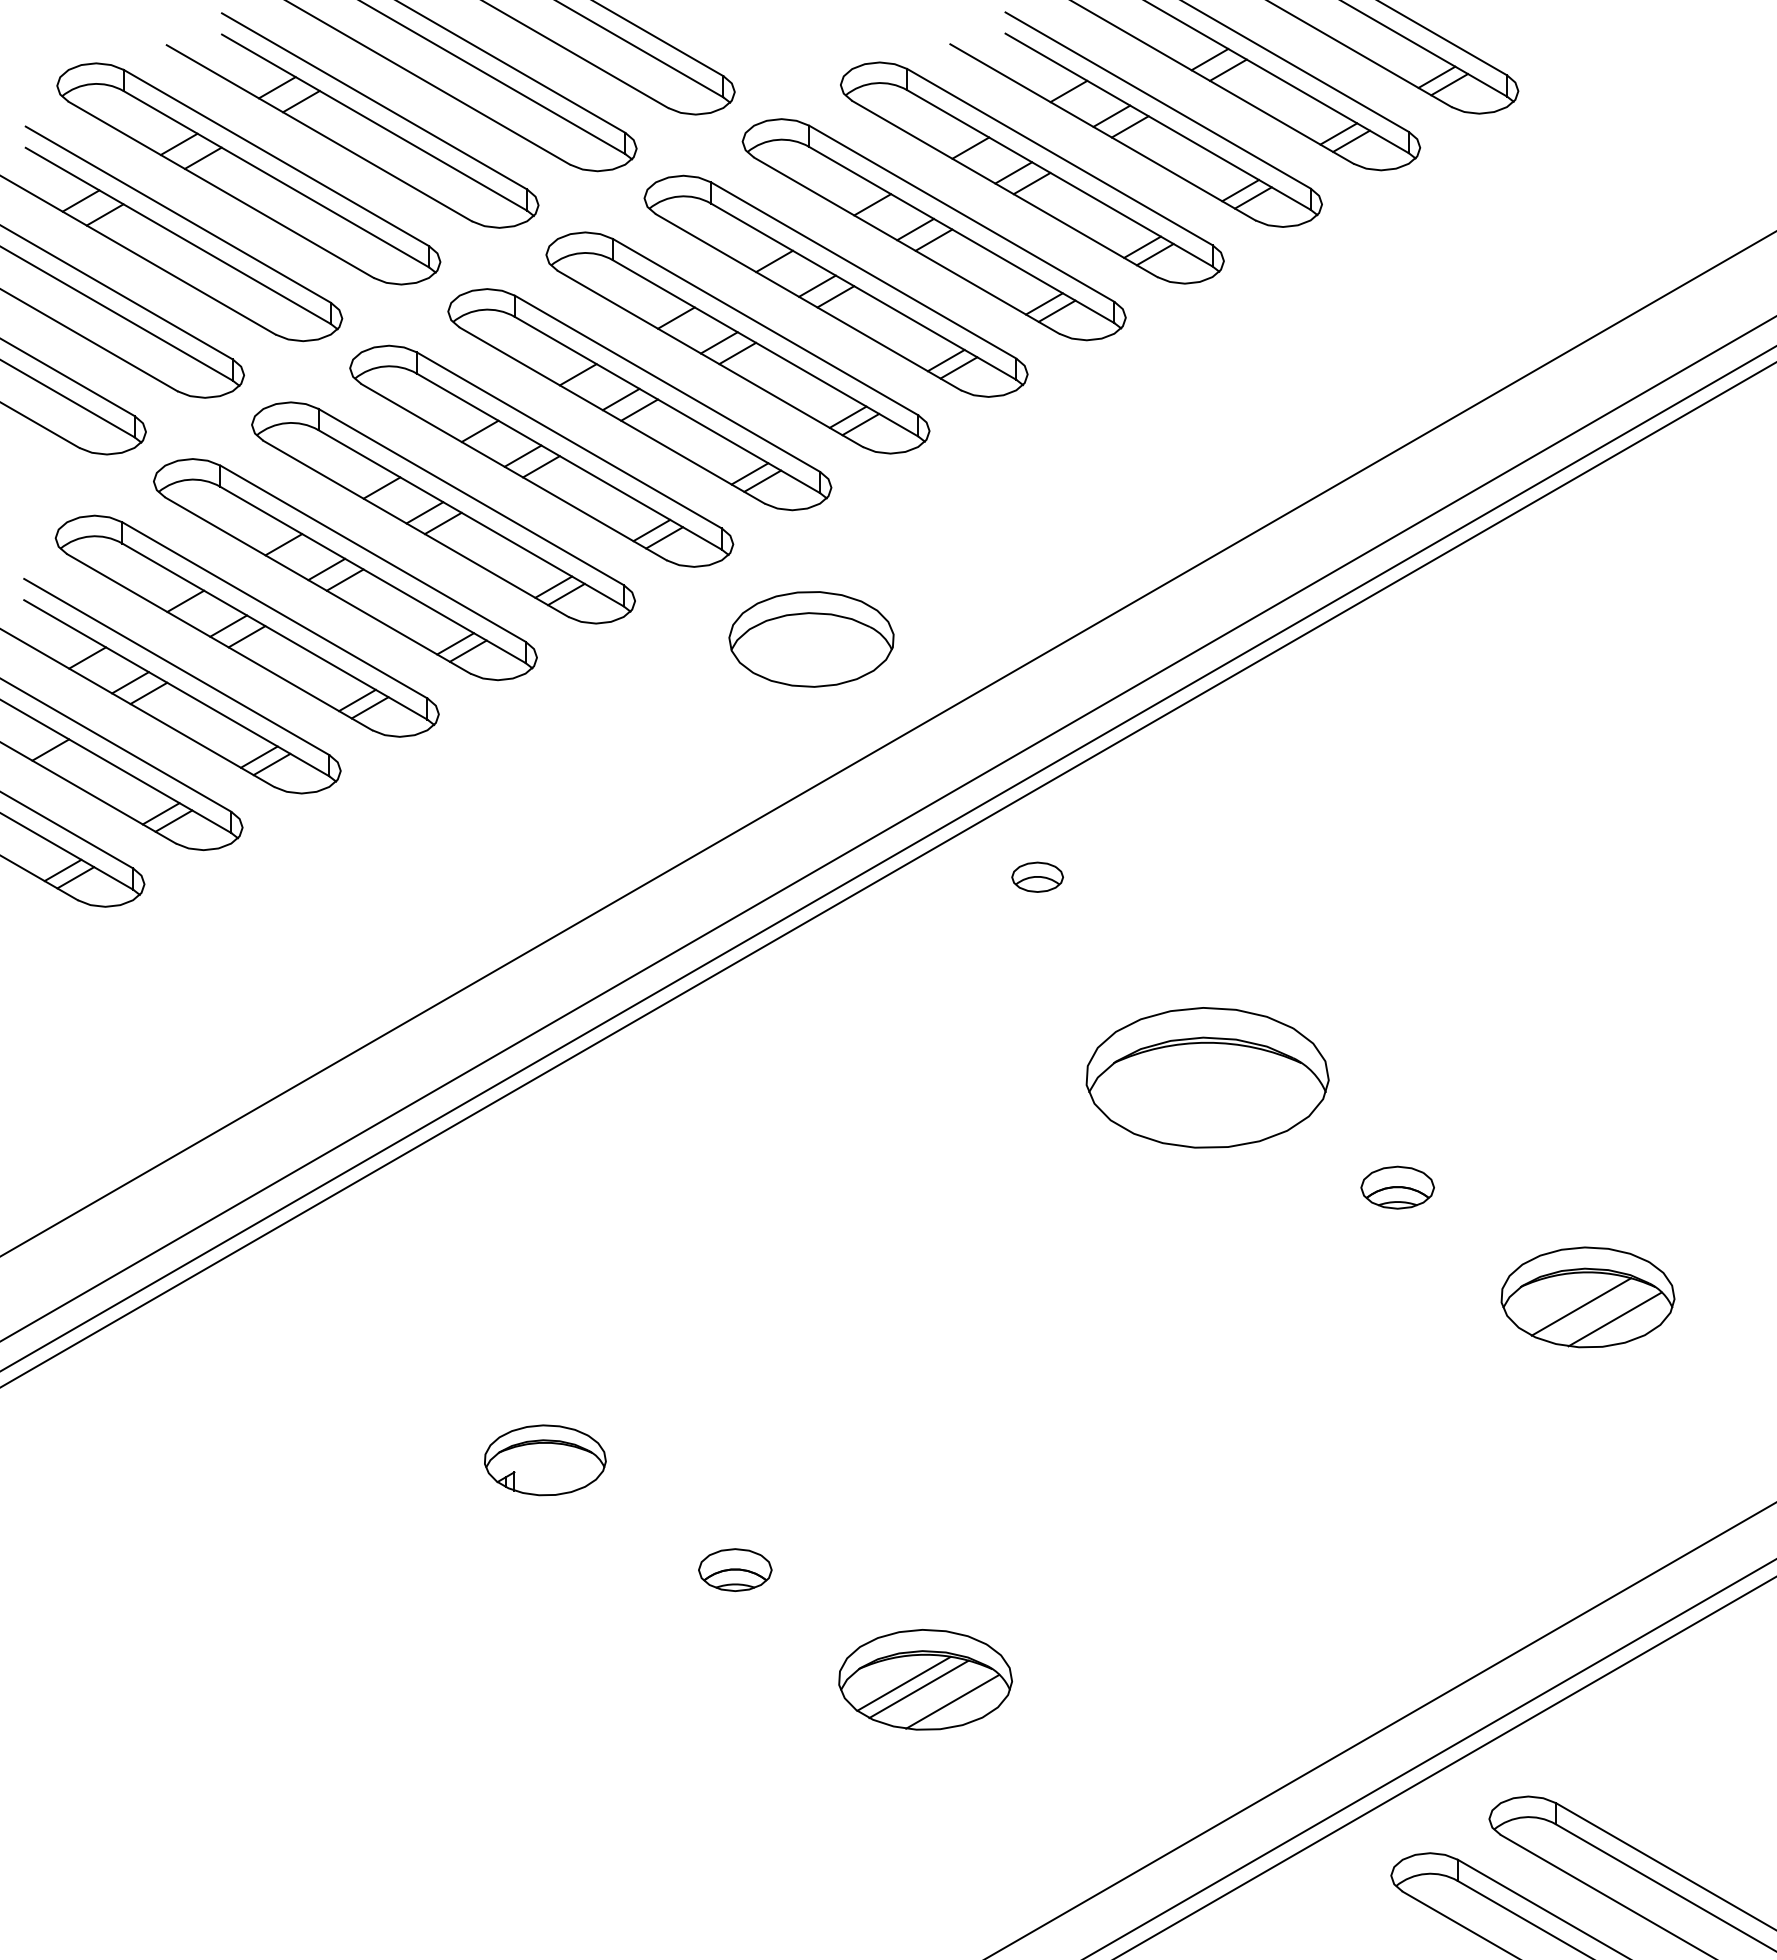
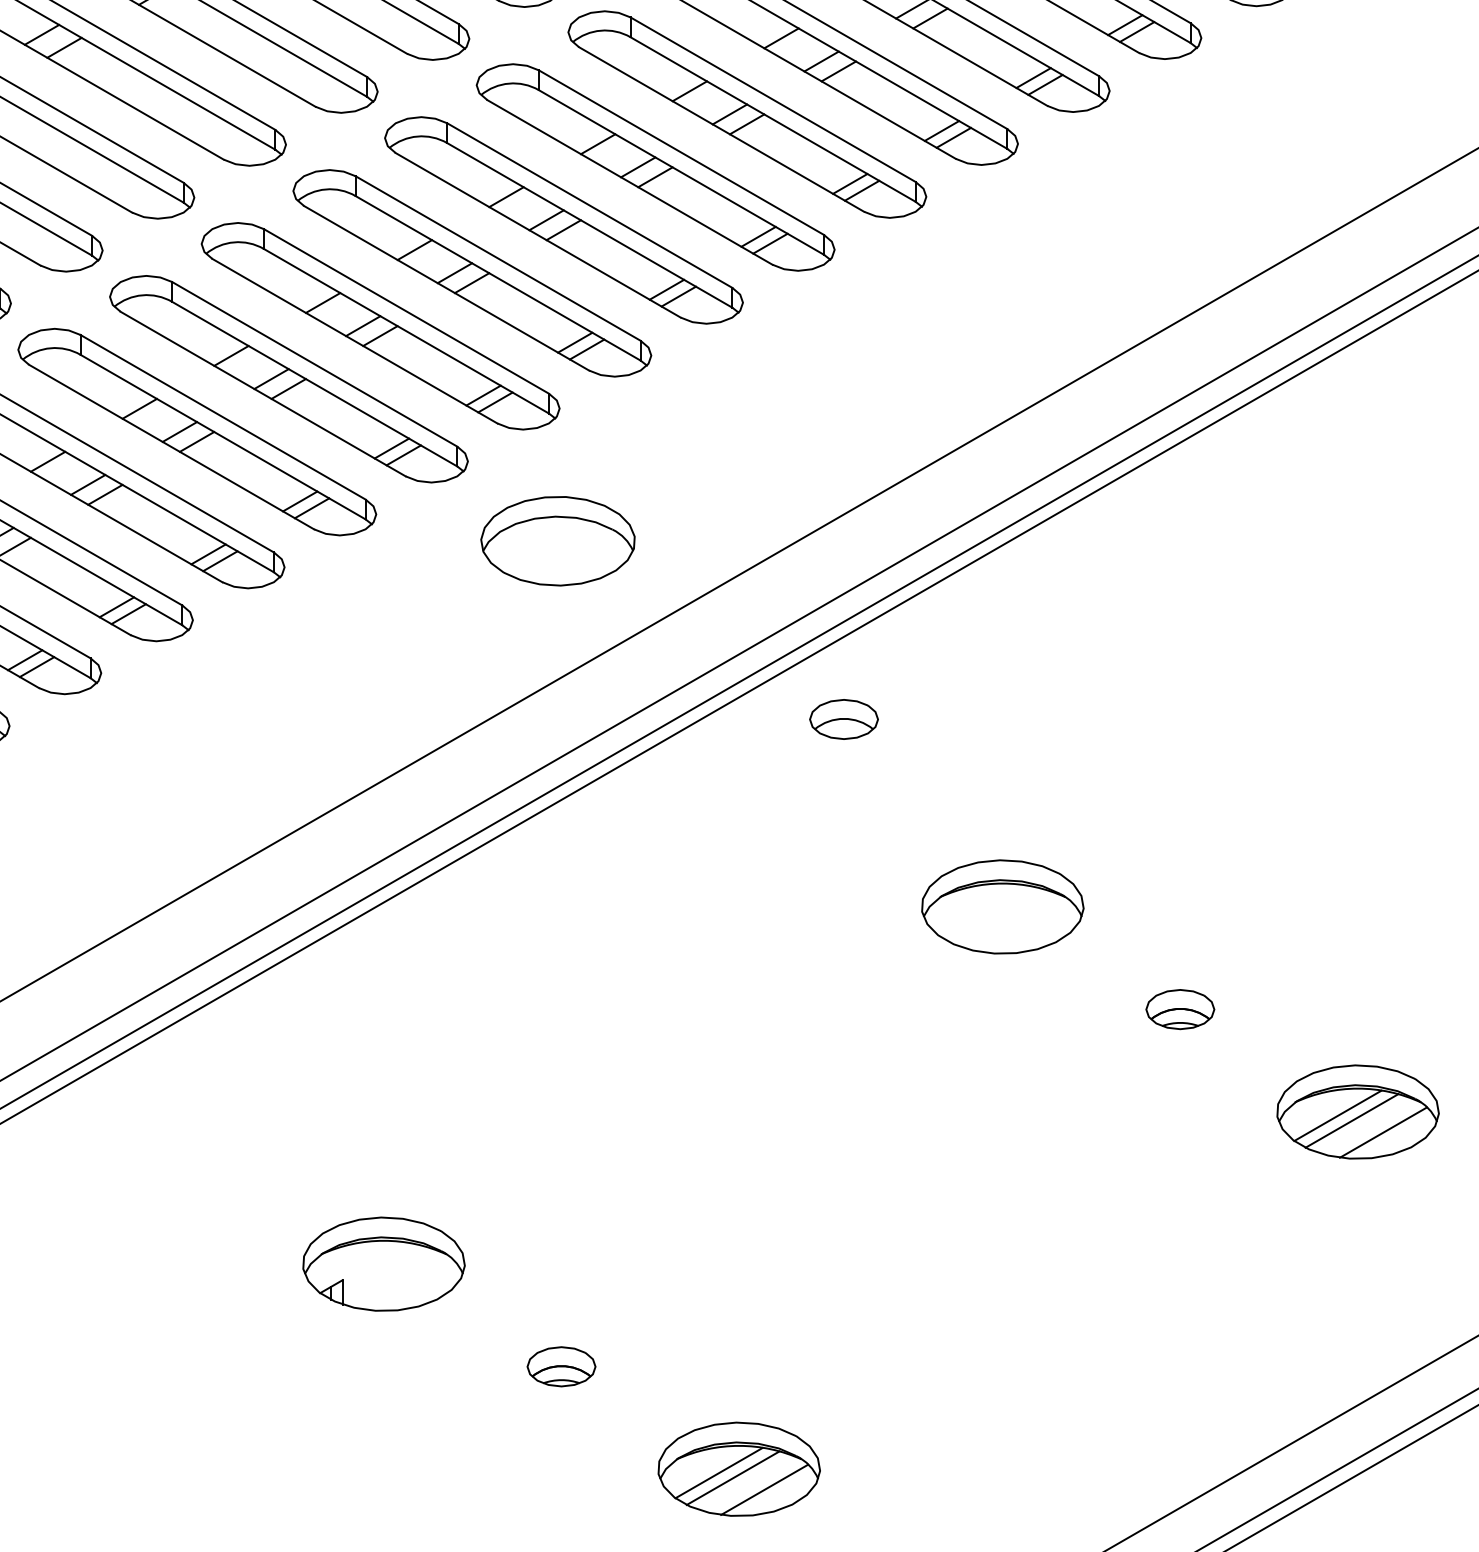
part: (811, 639) -> (557, 541), moved
part: (1037, 877) -> (843, 719), size x1.43
part: (1207, 1077) -> (1002, 906), size x0.71
line: (1566, 1301) -> (1338, 1115), added
part: (545, 1460) -> (384, 1264), size x1.43

